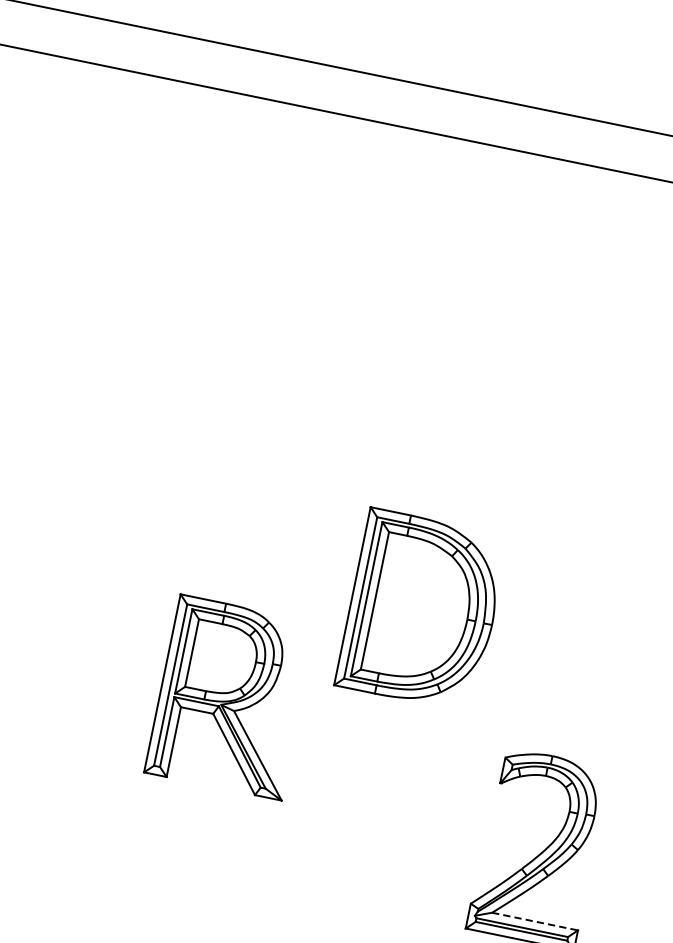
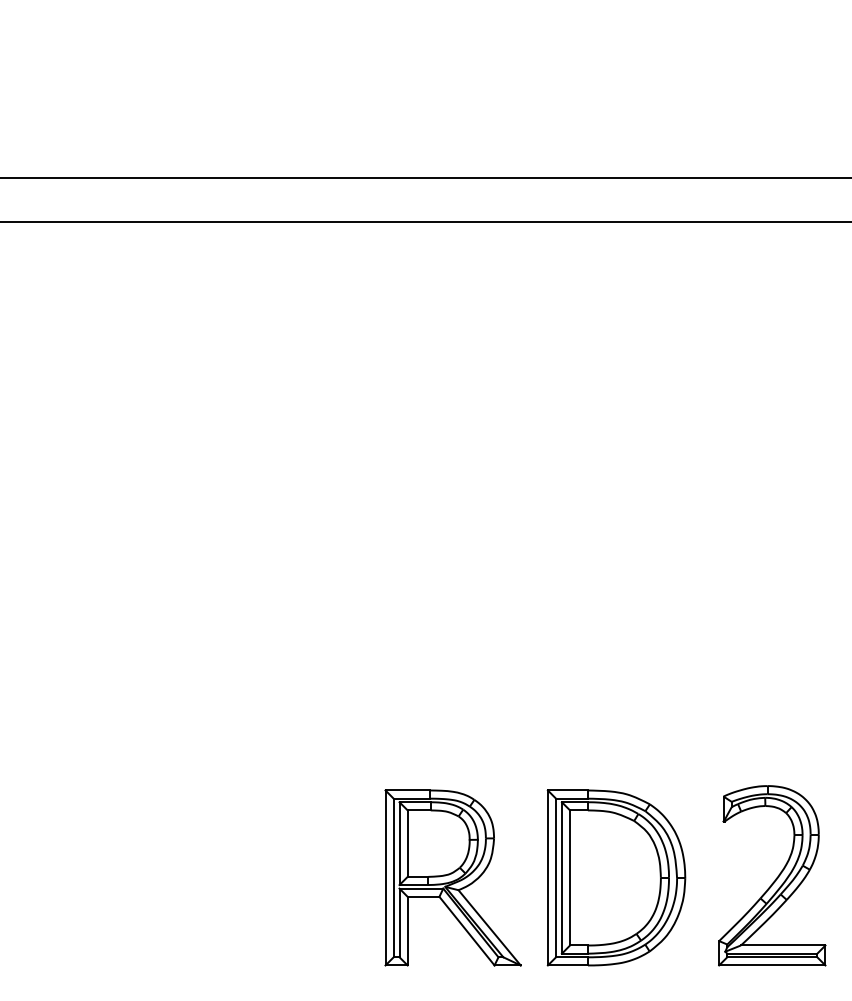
part: (422, 610) -> (616, 877), moved
part: (230, 696) -> (452, 877), moved
line: (535, 921) -> (783, 945), dashed -> solid

